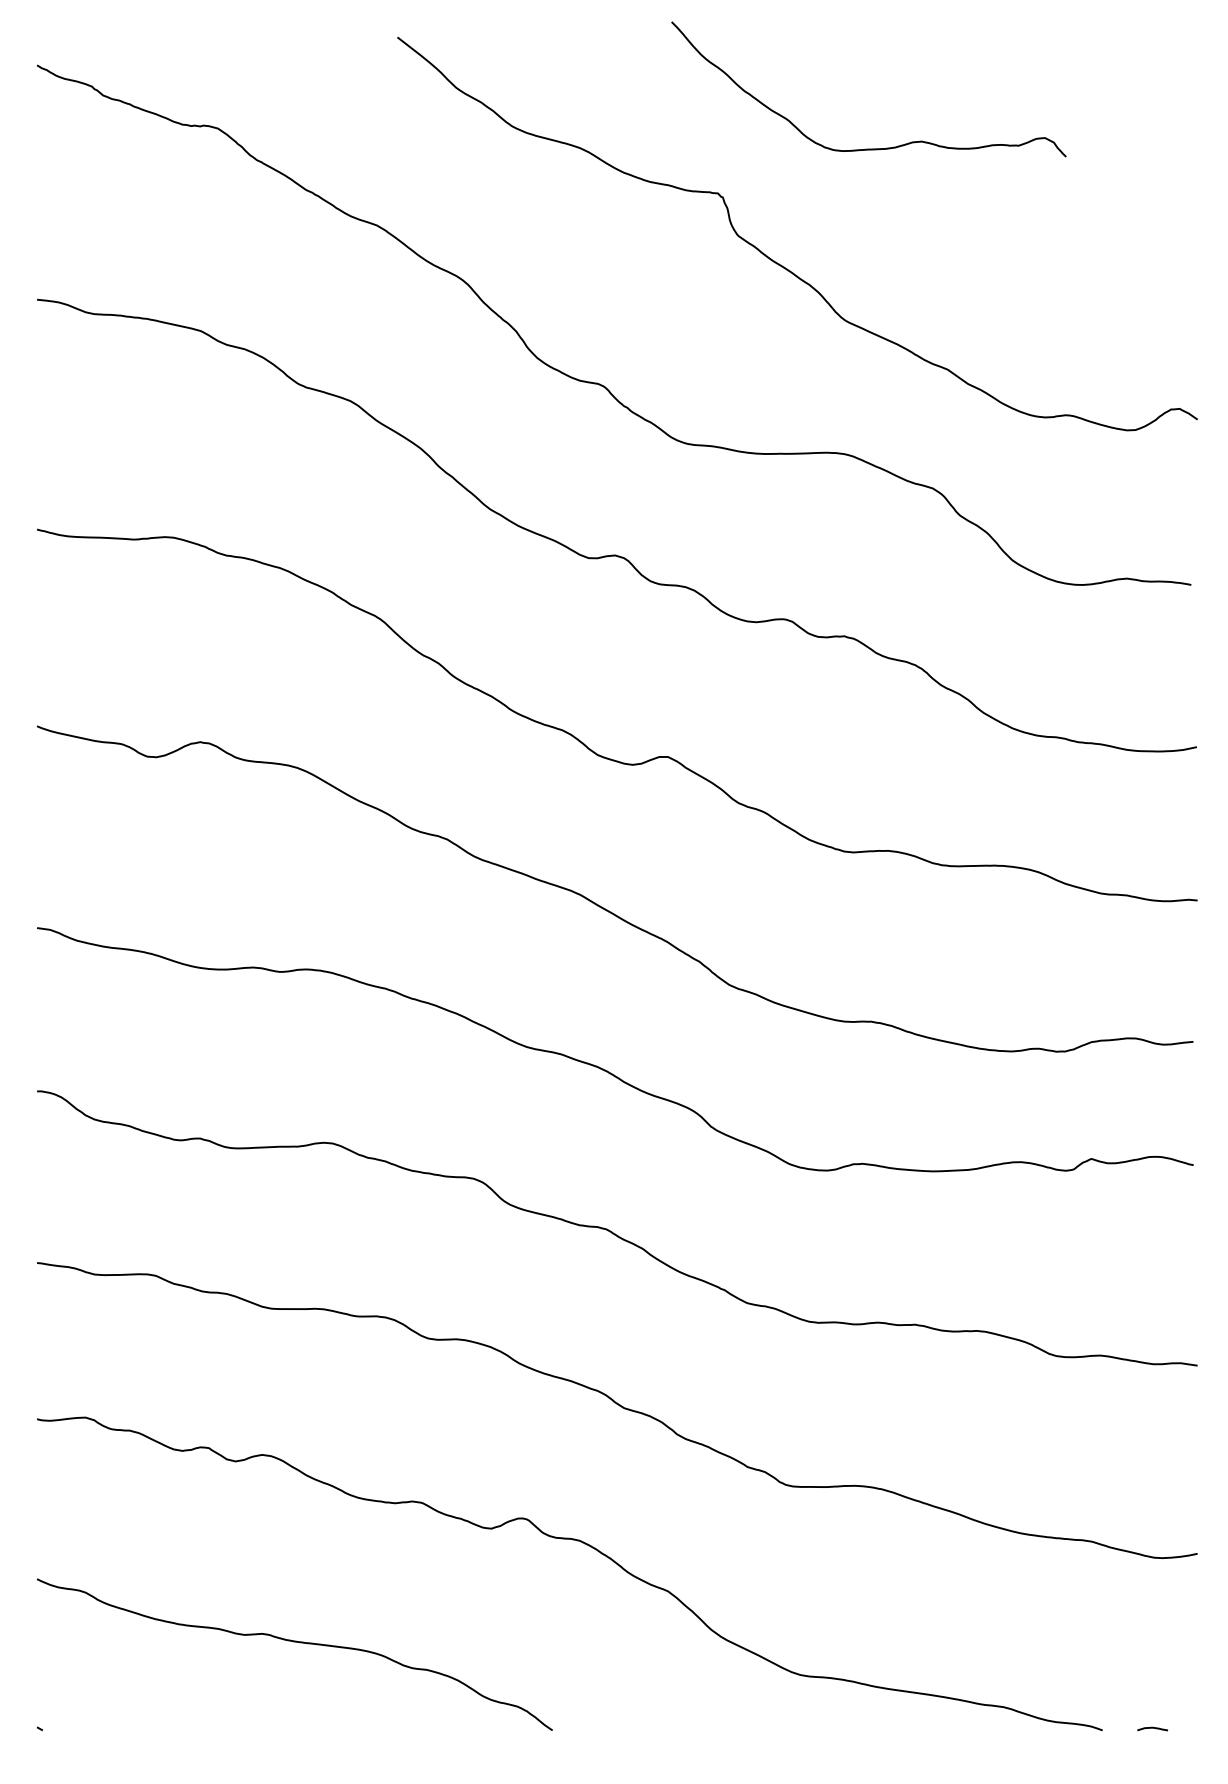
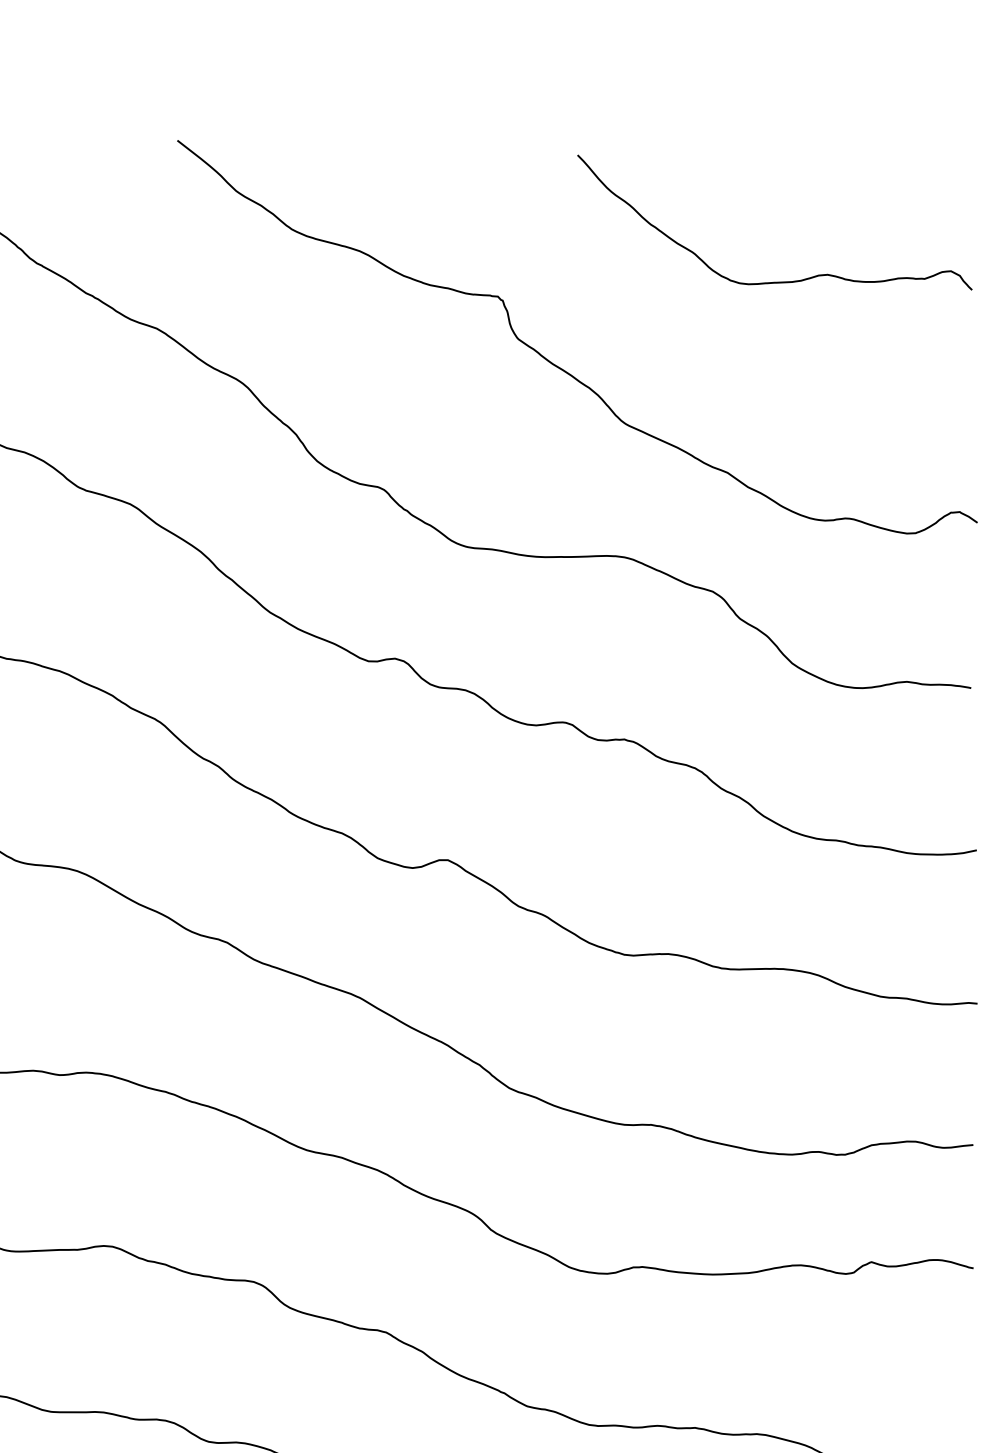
curve: (868, 148) -> (774, 281), moved

